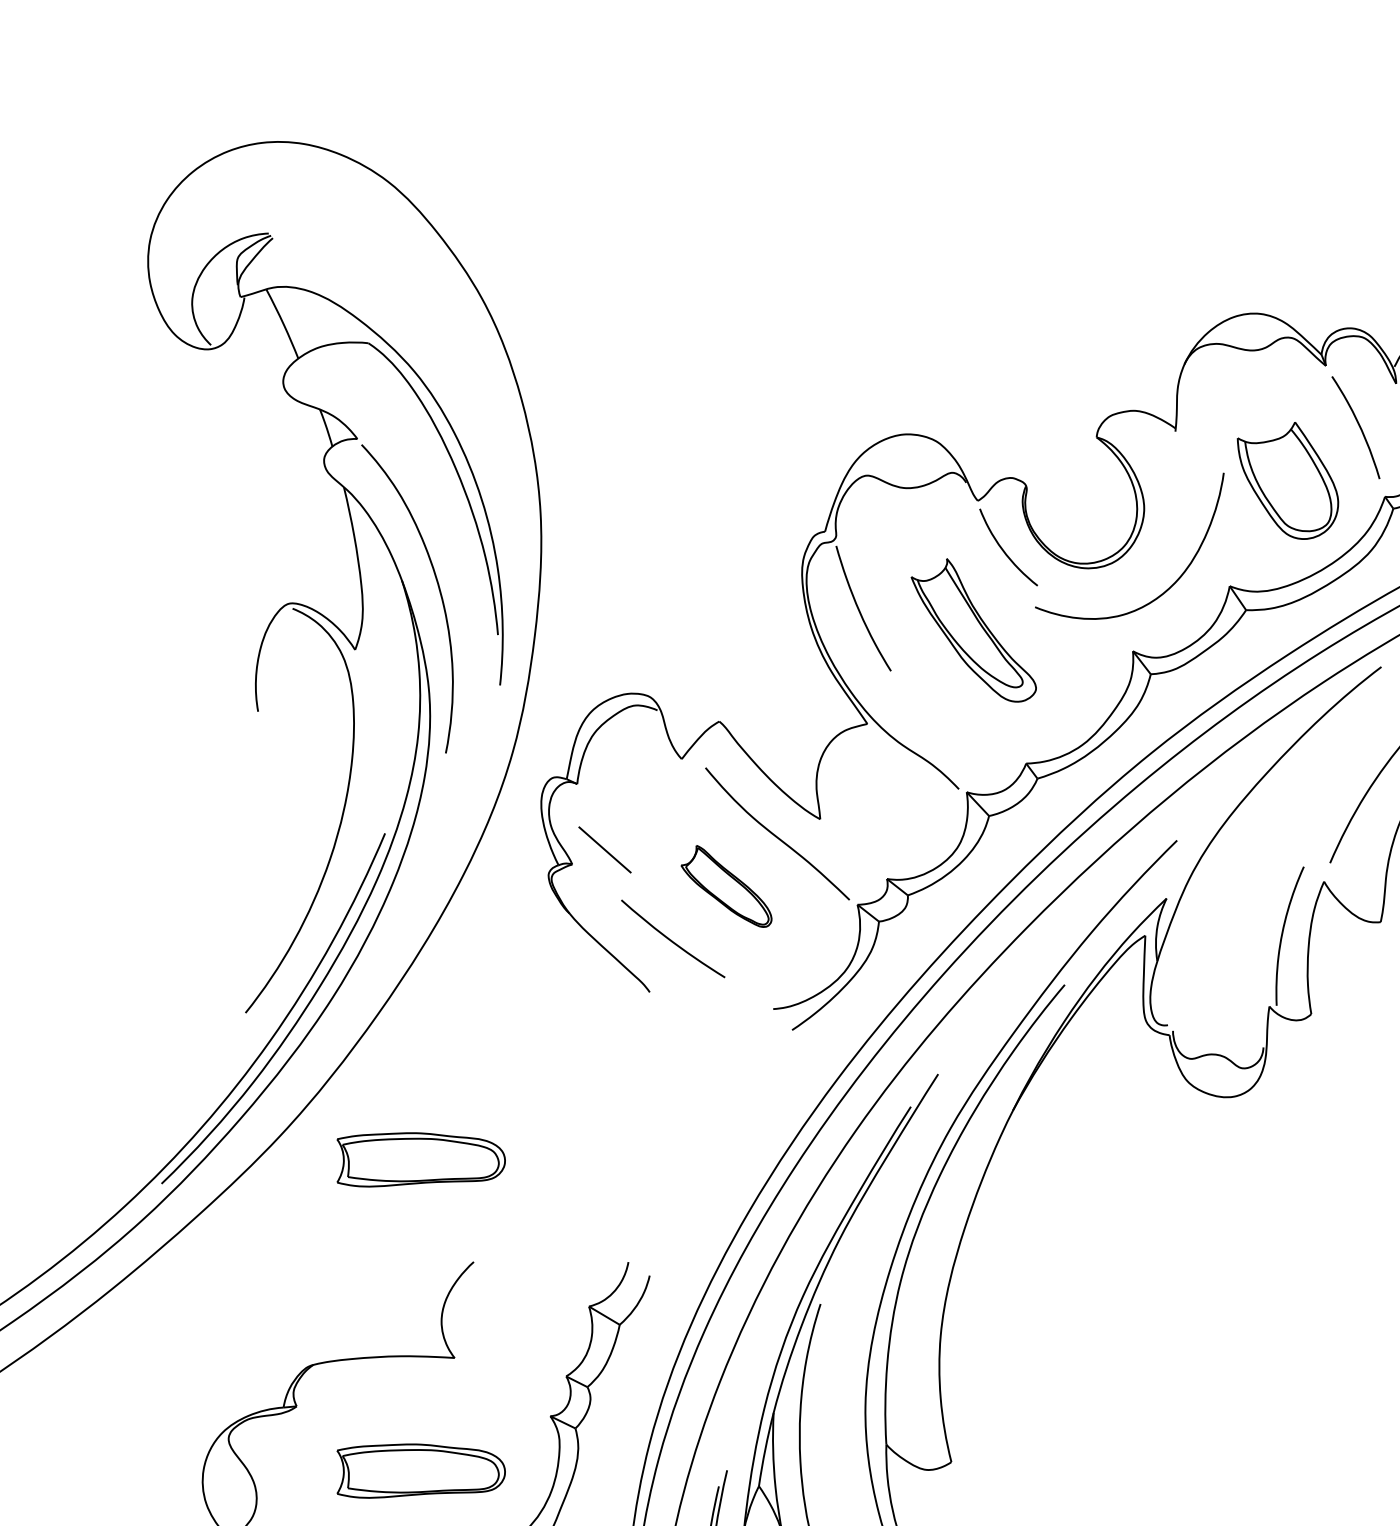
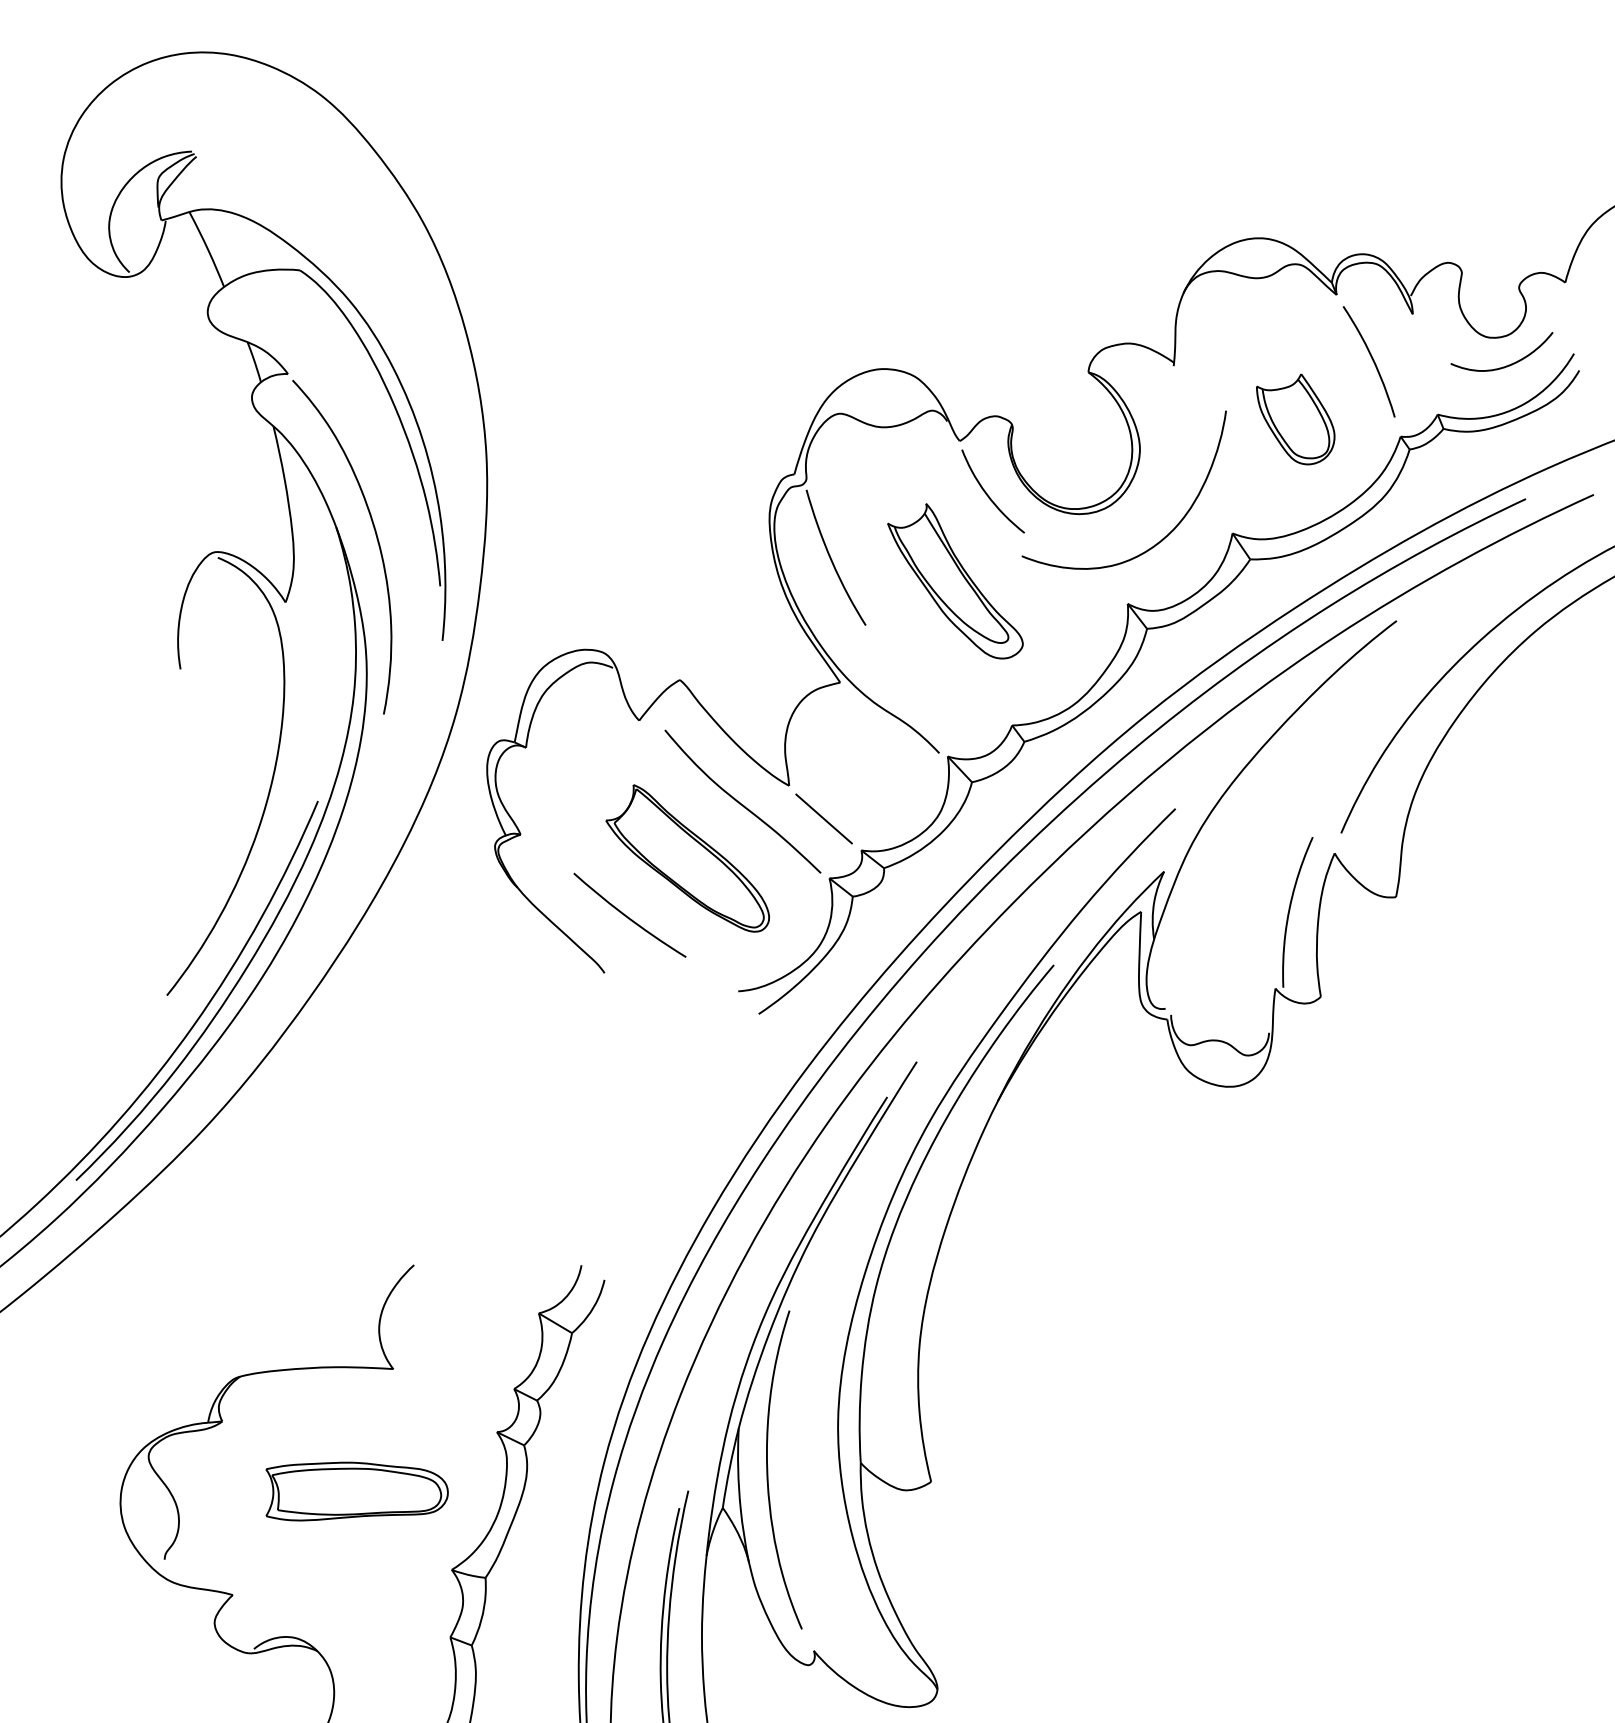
part: (1287, 480) -> (1295, 419), size x0.71
line: (604, 849) -> (823, 818), moved
part: (726, 886) -> (687, 858), size x1.67
part: (420, 1159) -> (356, 1154), removed

